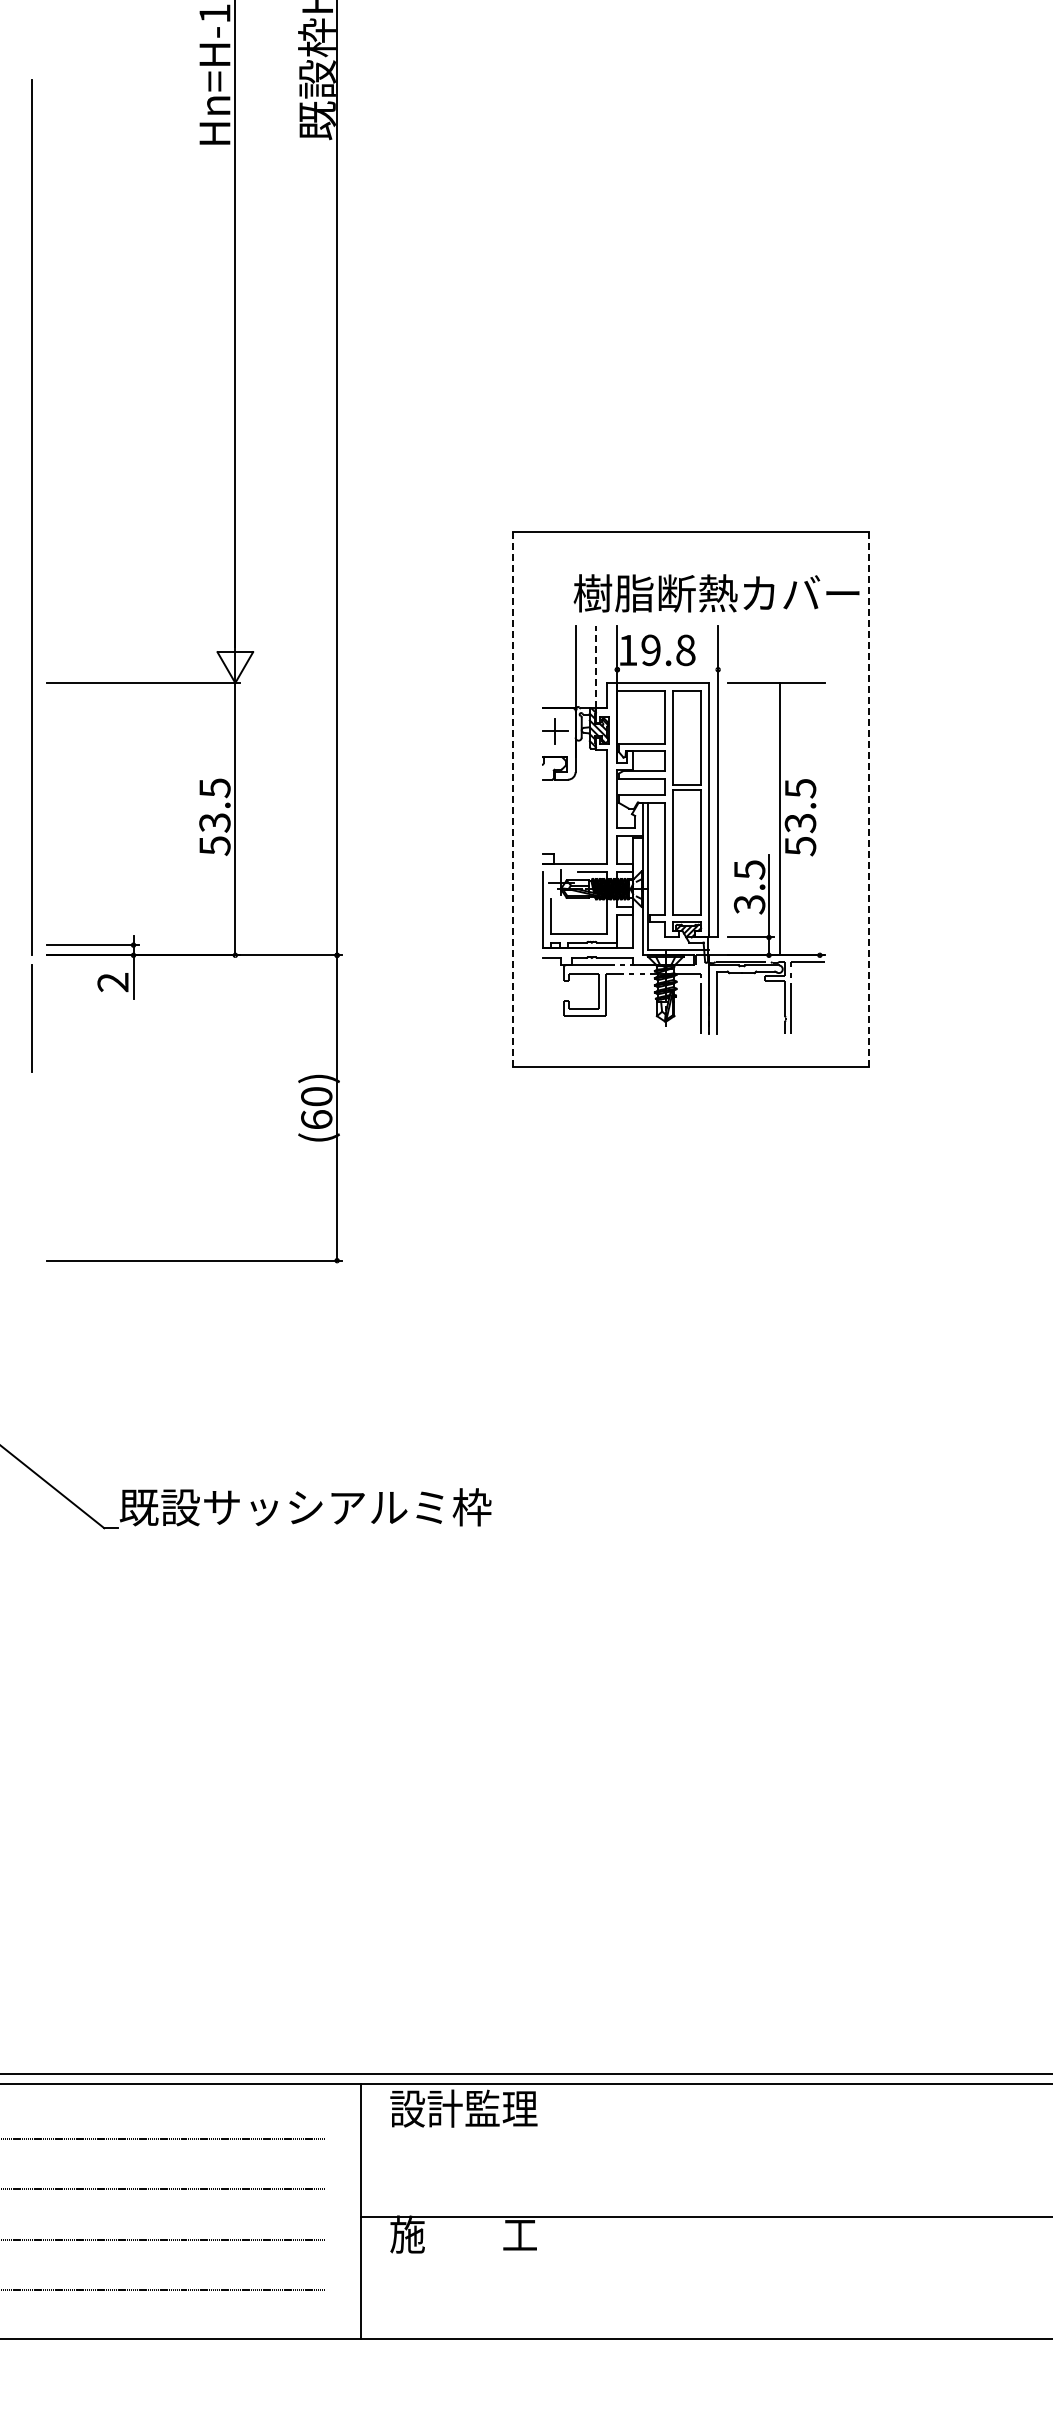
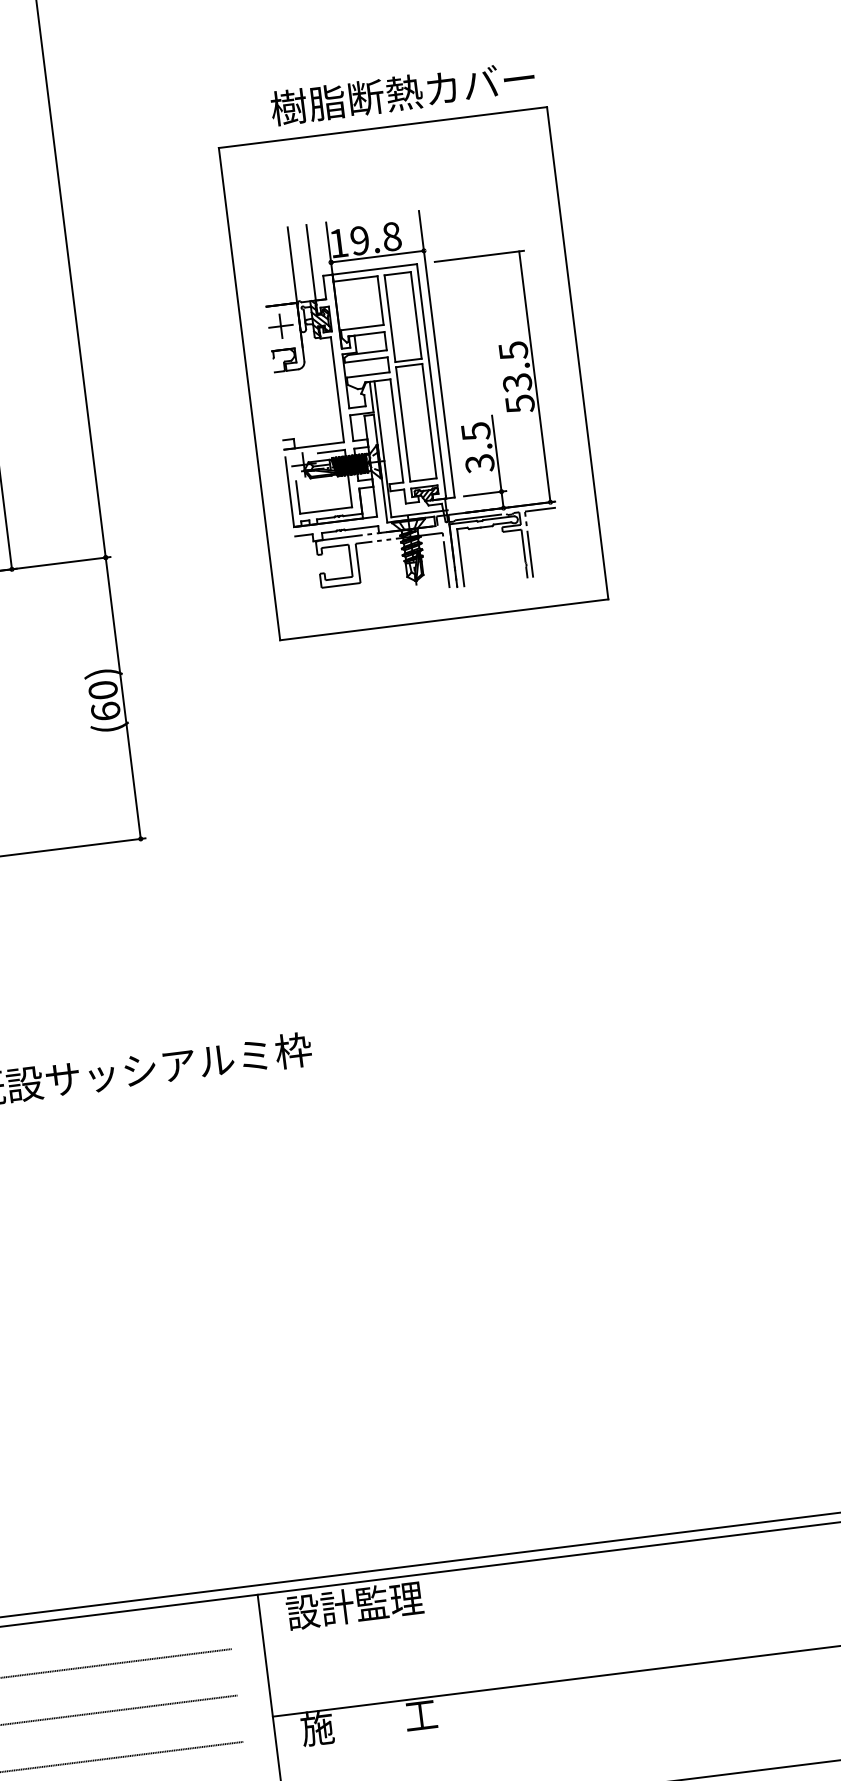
text: (716, 593) -> (402, 93), moved
line: (595, 667) -> (310, 262), dashed -> solid
line: (667, 669) -> (377, 256), added
line: (512, 800) -> (249, 394), dashed -> solid
line: (868, 800) -> (577, 354), dashed -> solid
line: (779, 819) -> (534, 377), moved

